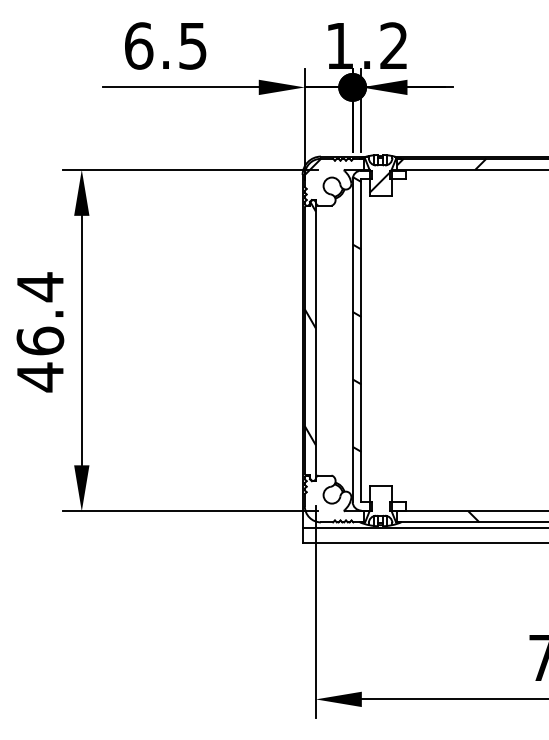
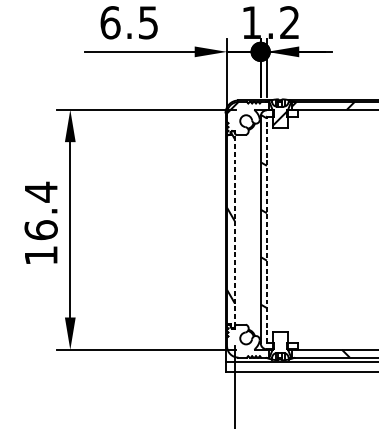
line: (315, 340) -> (234, 229), solid -> dashed
line: (361, 340) -> (266, 229), solid -> dashed
text: (40, 377) -> (41, 255), 46.4 -> 16.4

